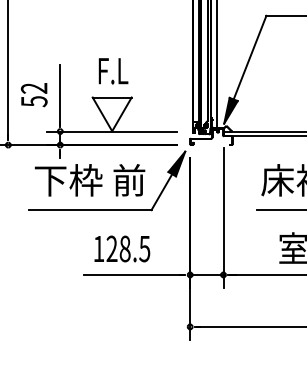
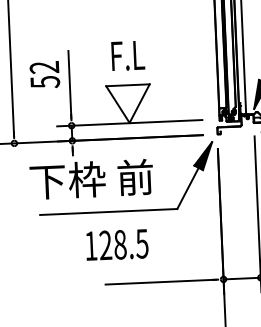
text: (34, 95) -> (45, 75), moved
text: (89, 180) -> (91, 179), moved
text: (122, 248) -> (117, 244), moved

